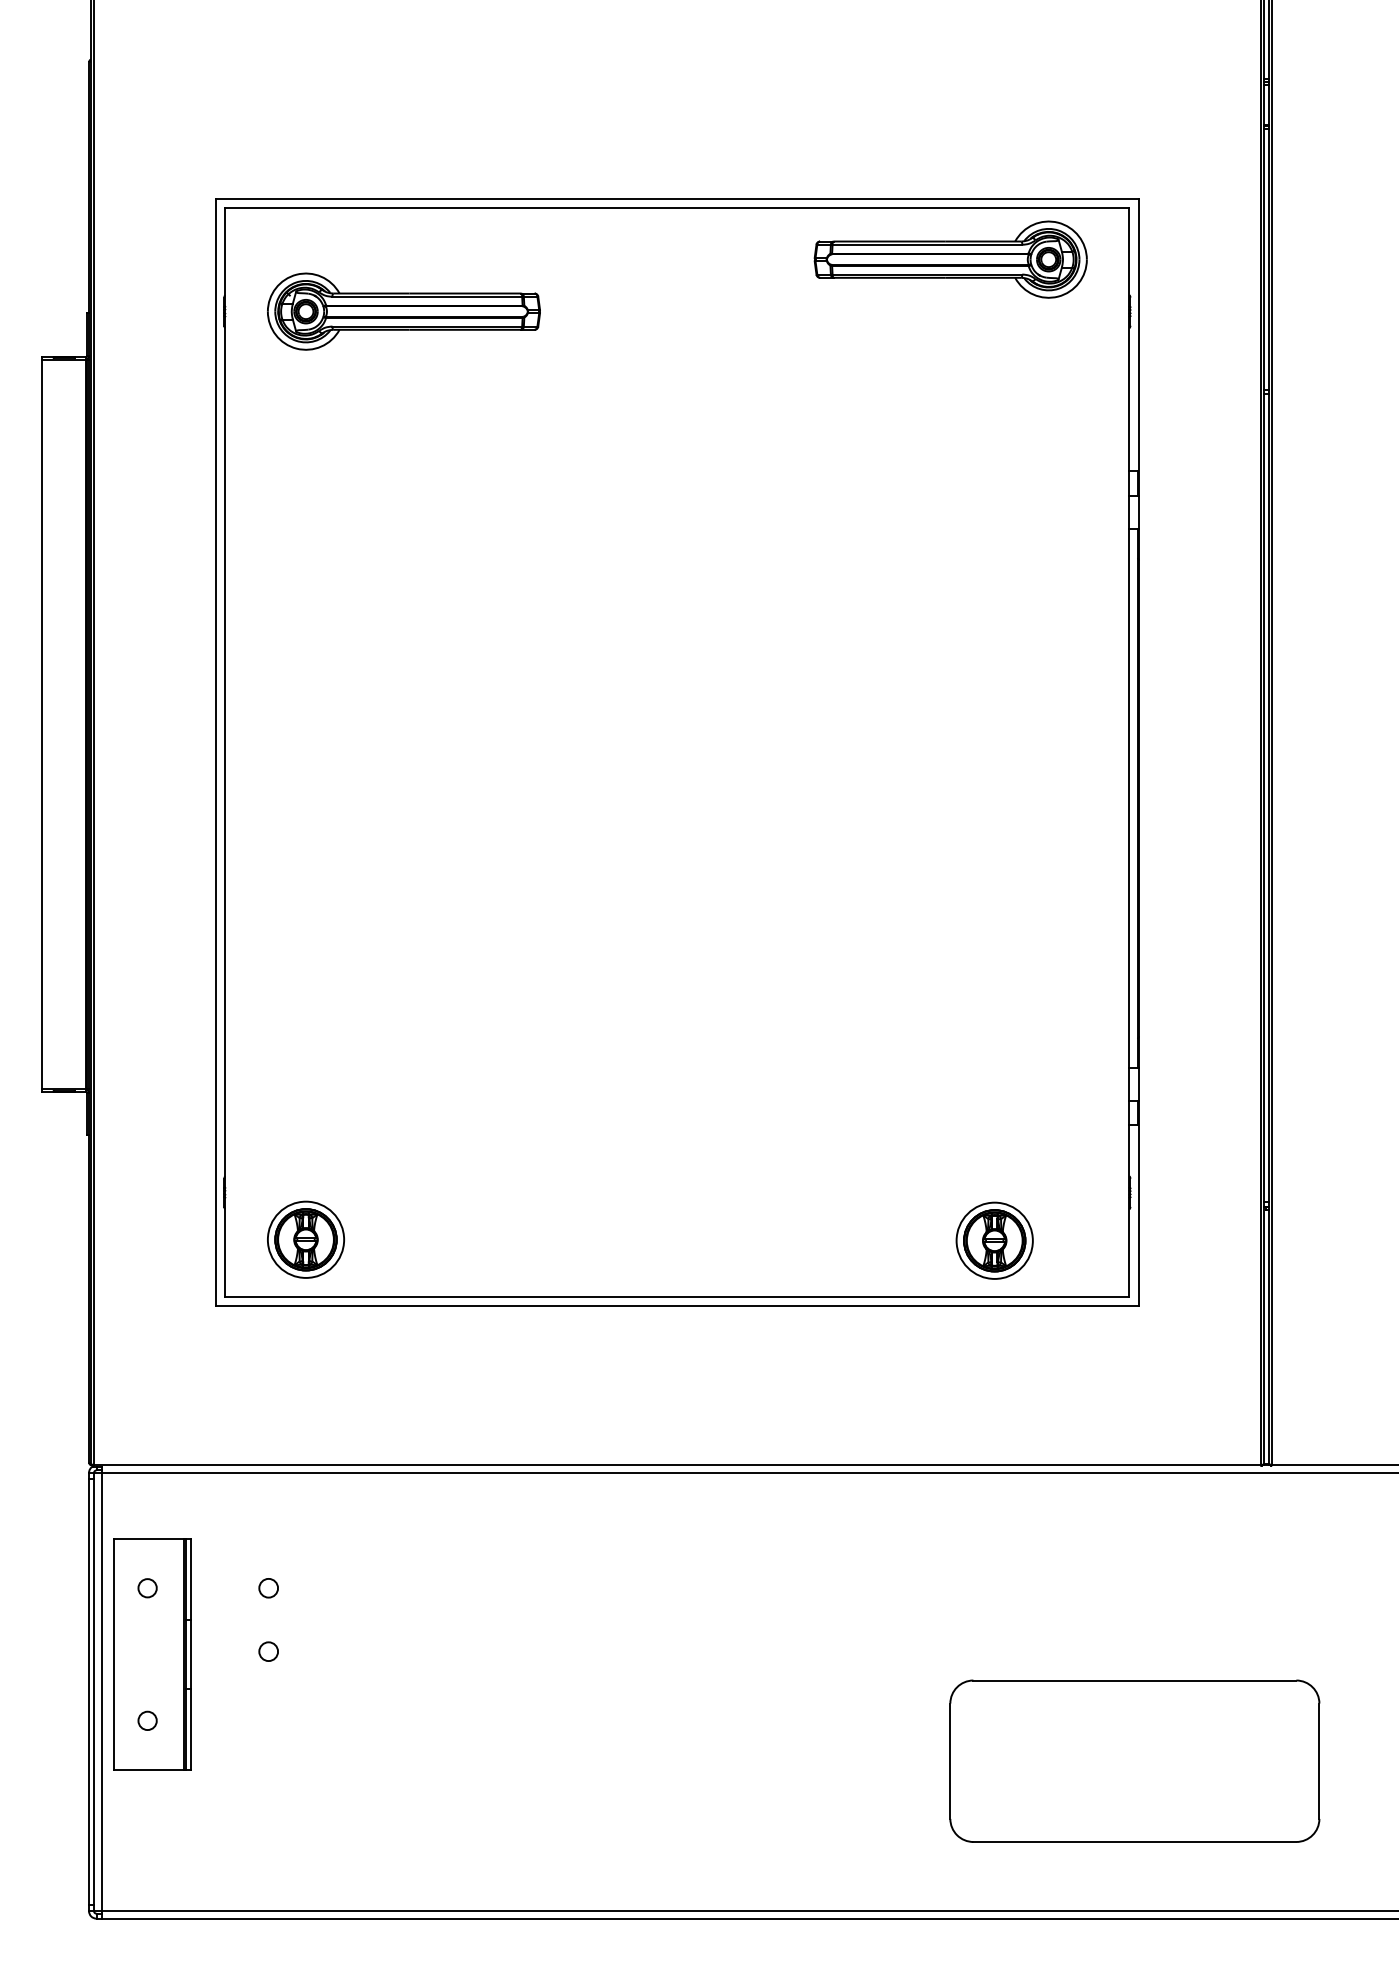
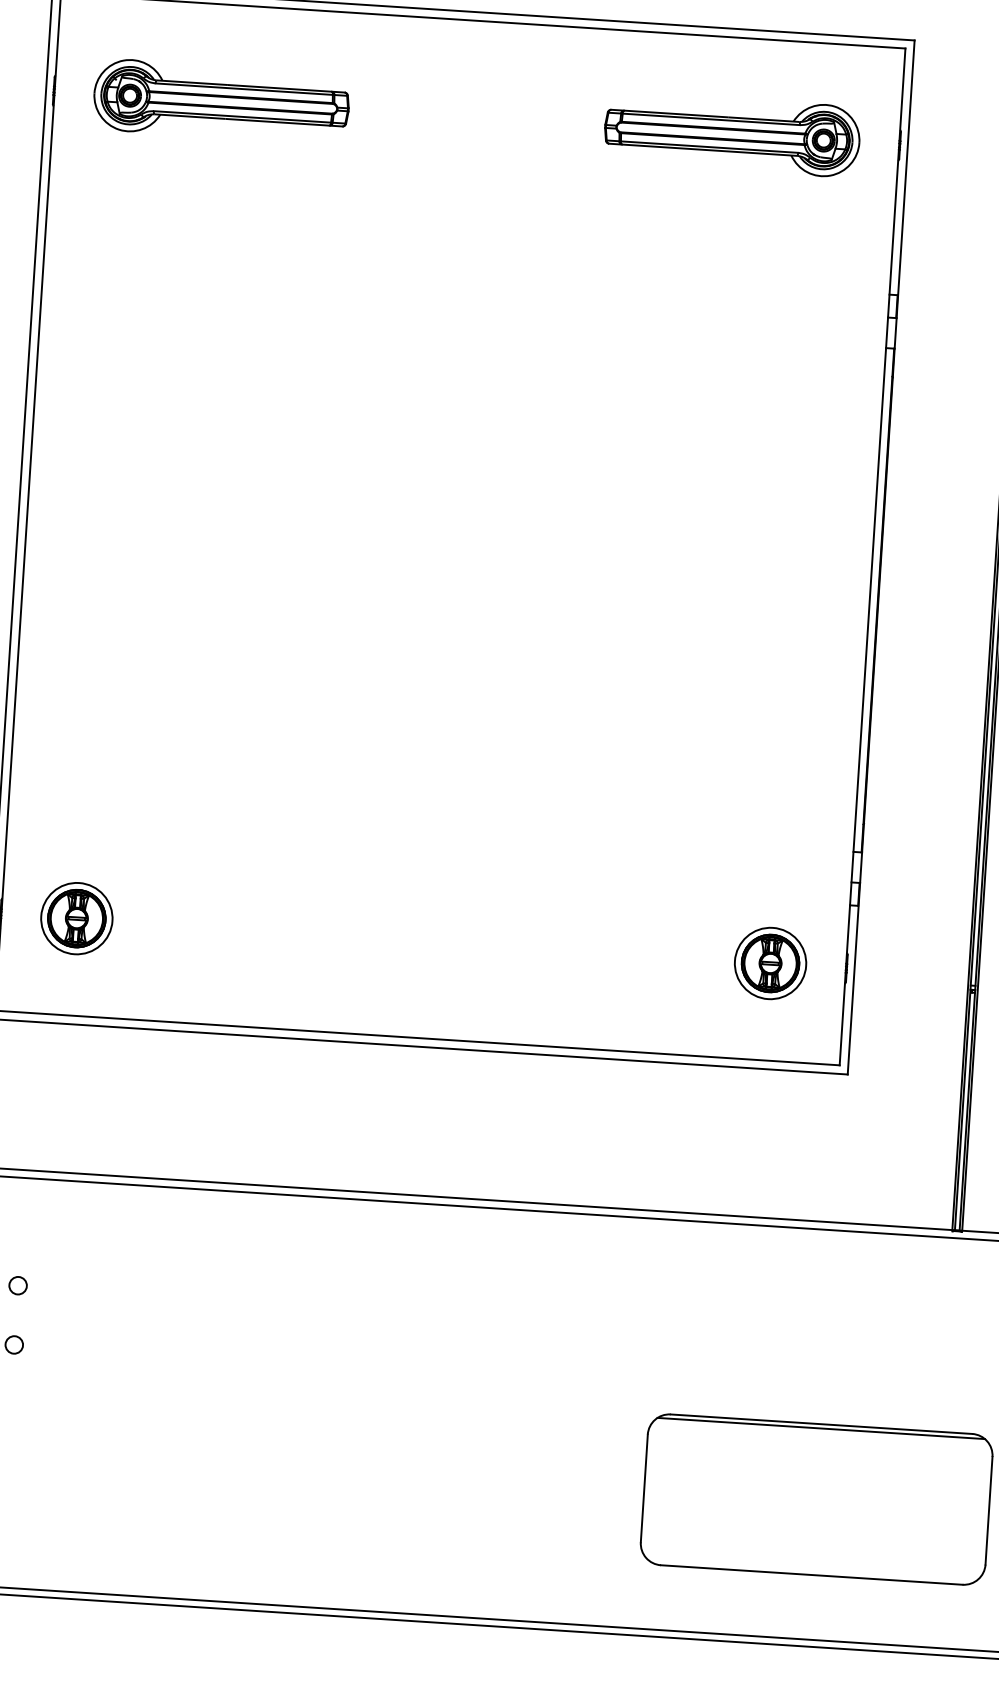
part: (950, 259) -> (732, 134), moved
part: (305, 1239) -> (76, 918), moved
part: (994, 1240) -> (770, 963), moved
line: (1134, 1685) -> (820, 1428), added

